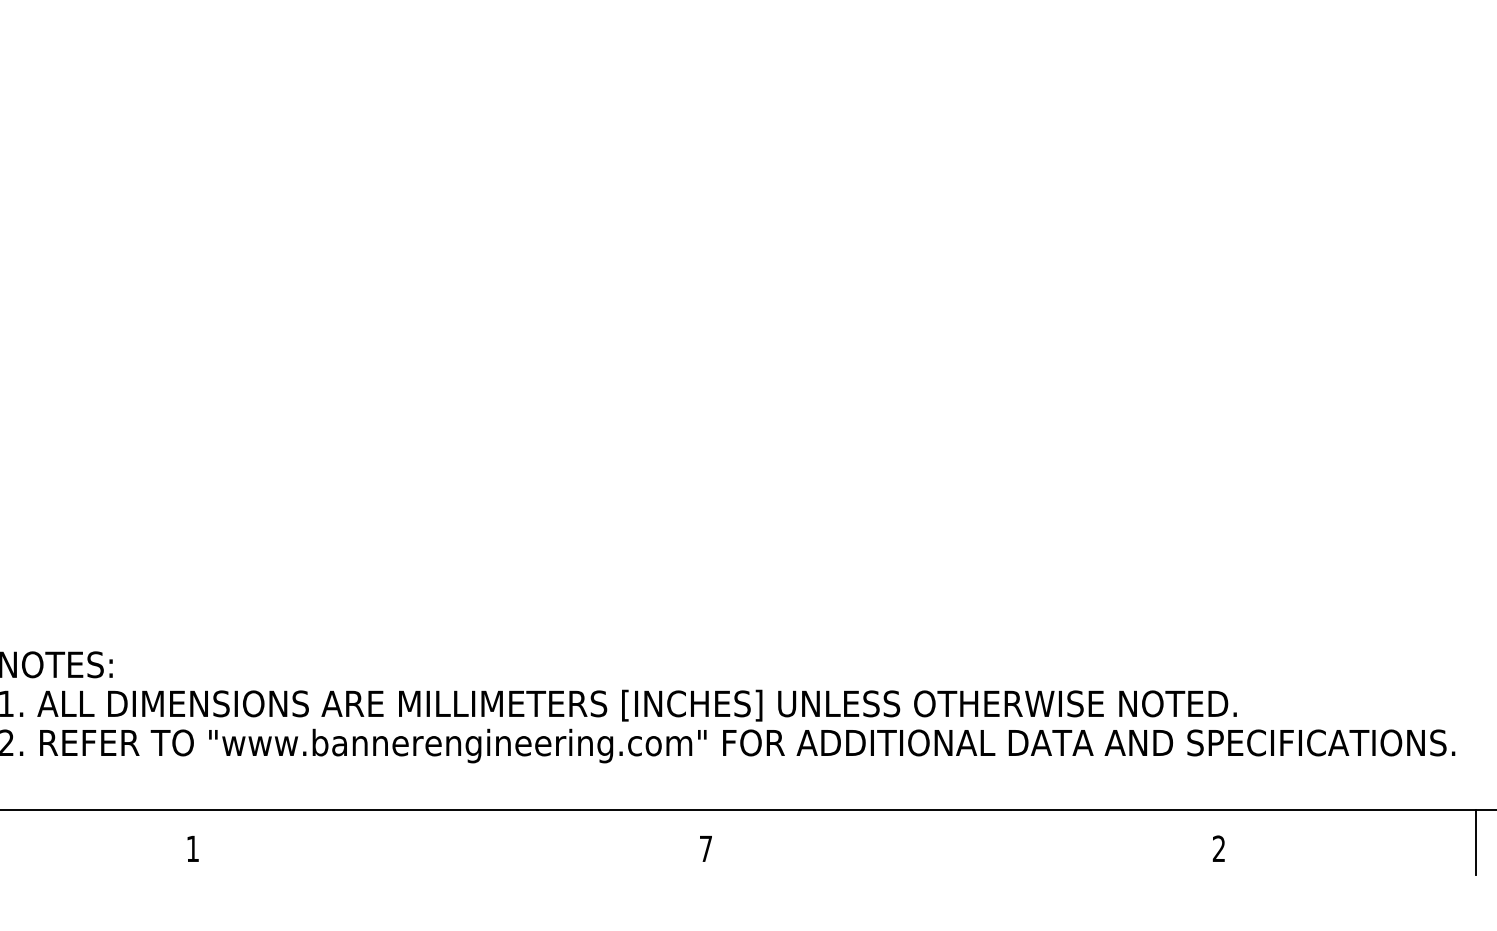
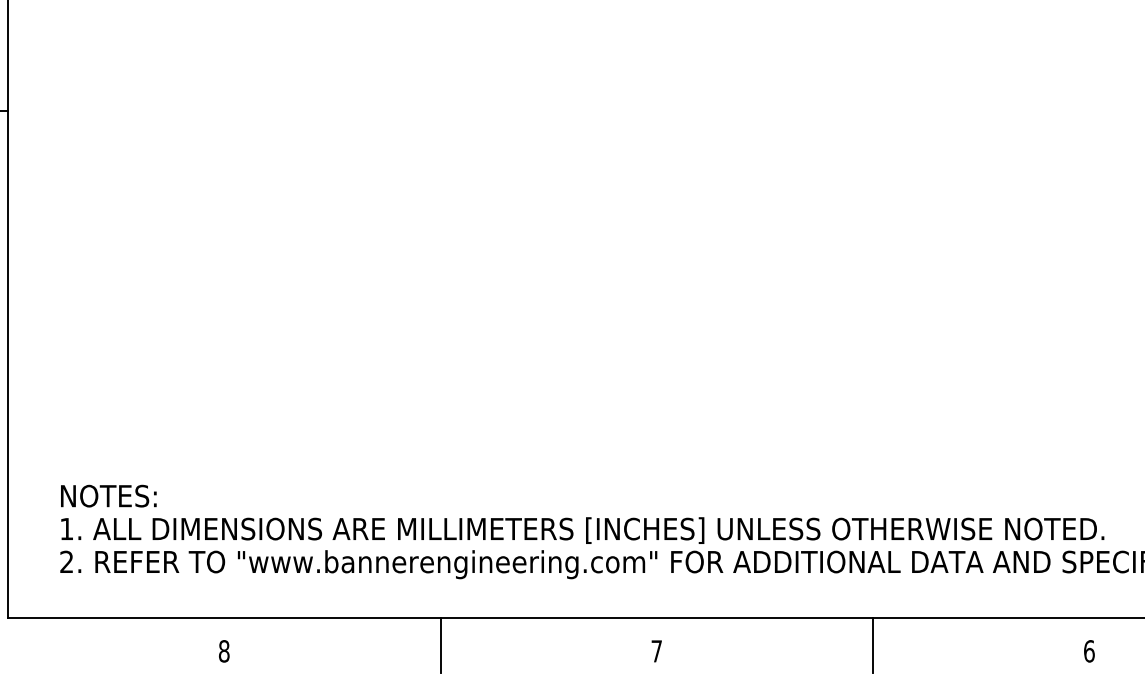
line: (449, 841) -> (440, 645), added
line: (962, 841) -> (873, 645), added
text: (192, 848) -> (223, 651), 1 -> 8
text: (1218, 848) -> (1088, 651), 2 -> 6

